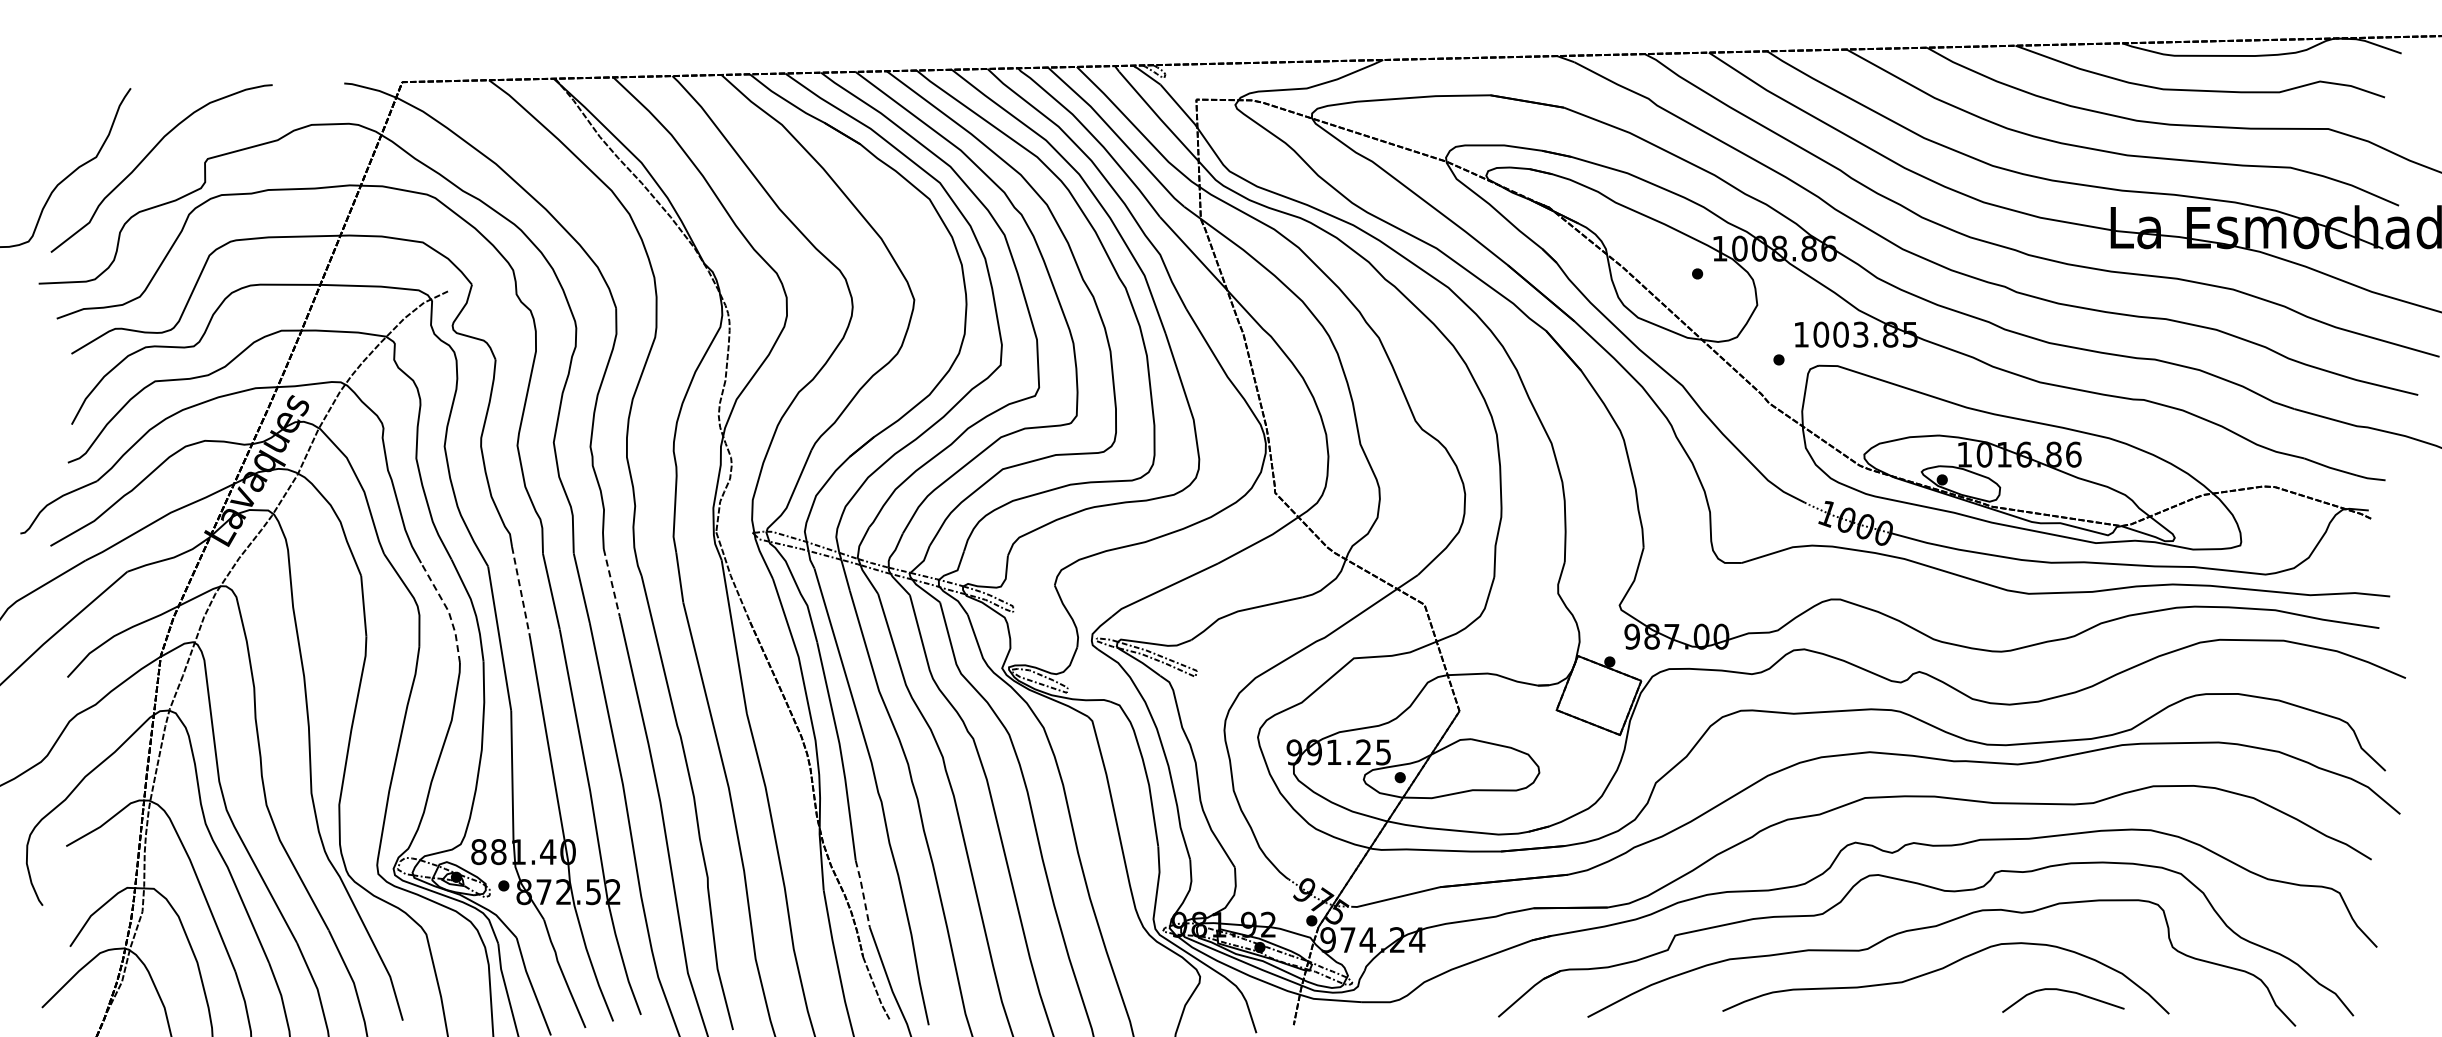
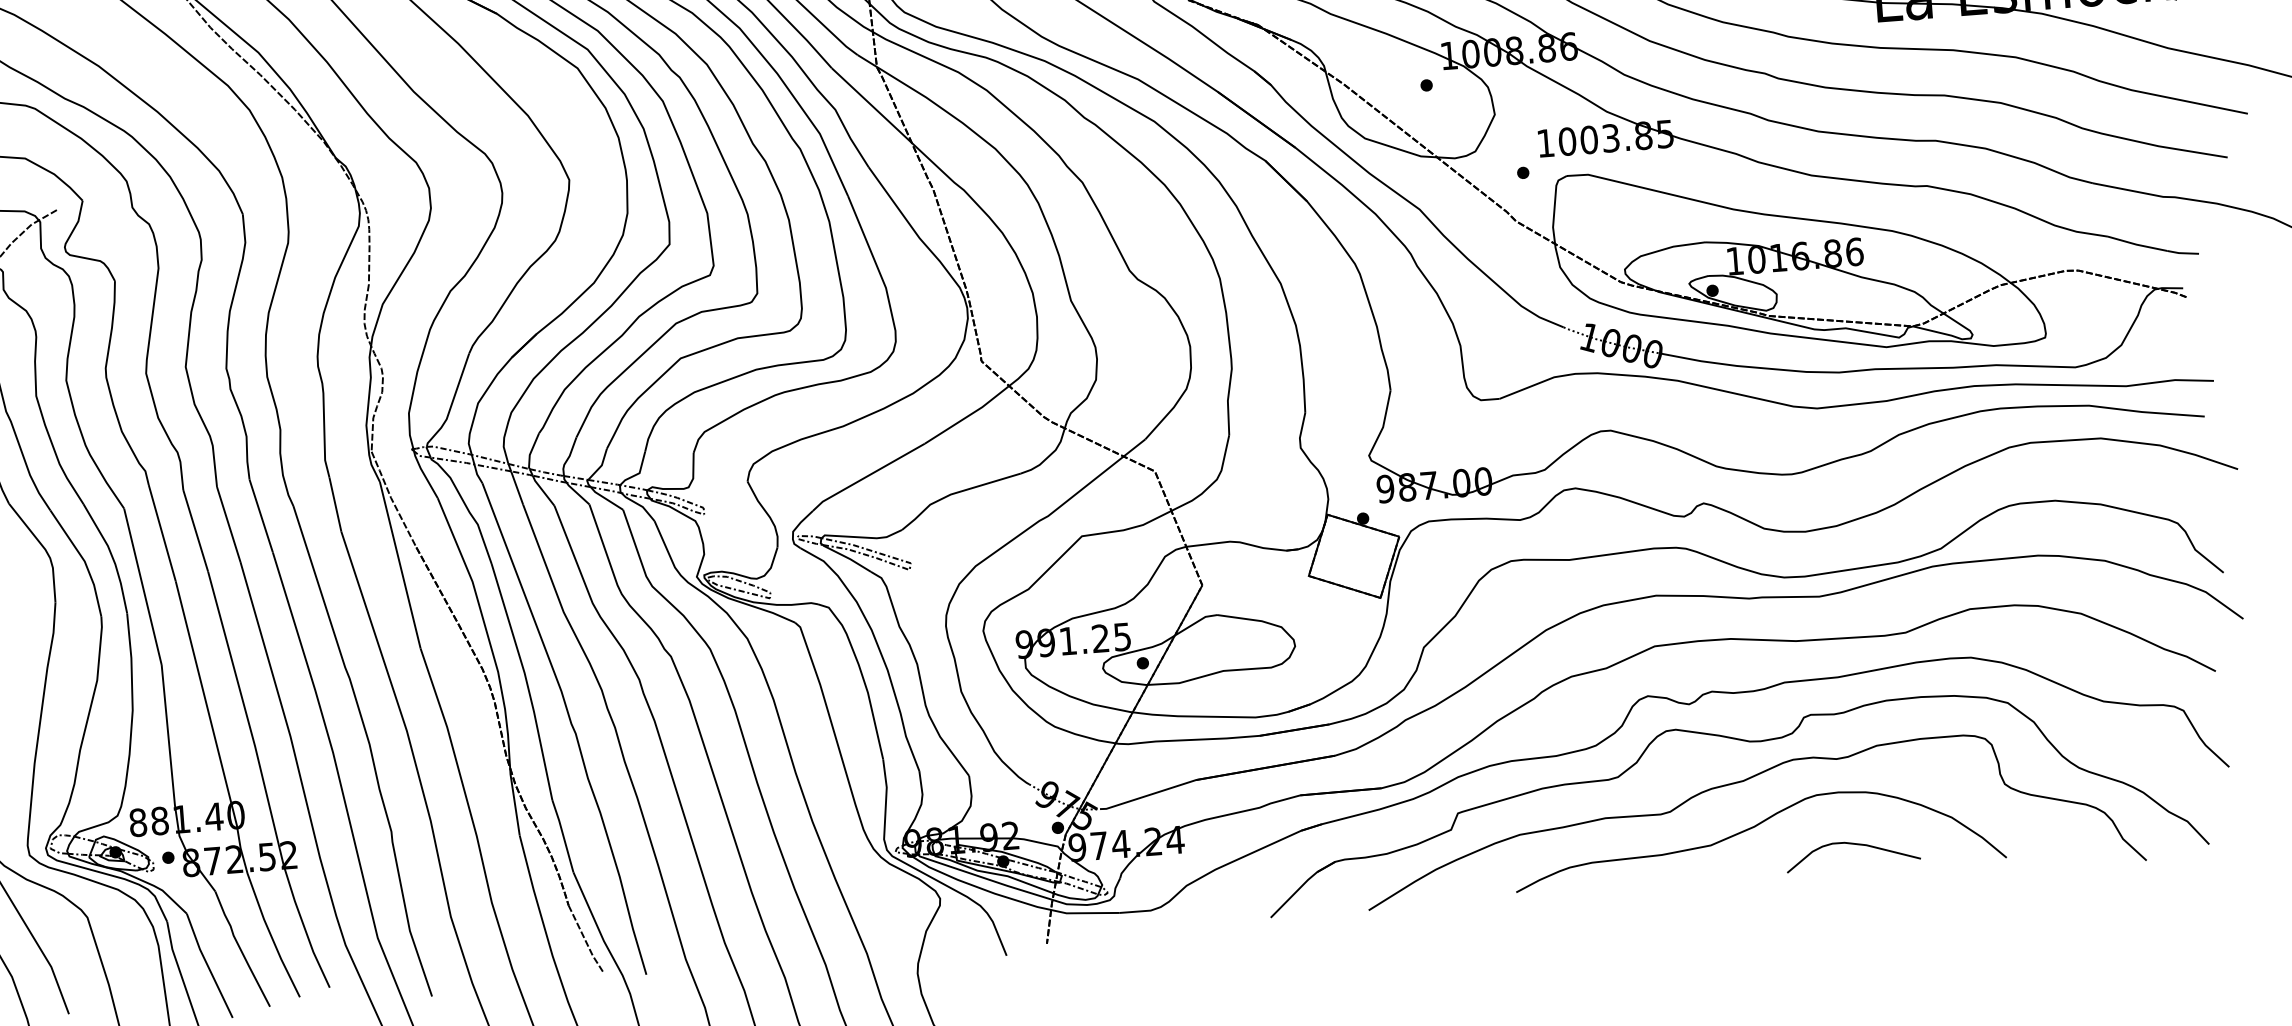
line: (611, 582) -> (260, 515), dashed -> solid
line: (521, 591) -> (162, 533), dashed -> solid
line: (448, 610) -> (84, 560), dashed -> solid
line: (863, 893) -> (563, 835), dashed -> solid
curve: (2067, 992) -> (1857, 845), moved

